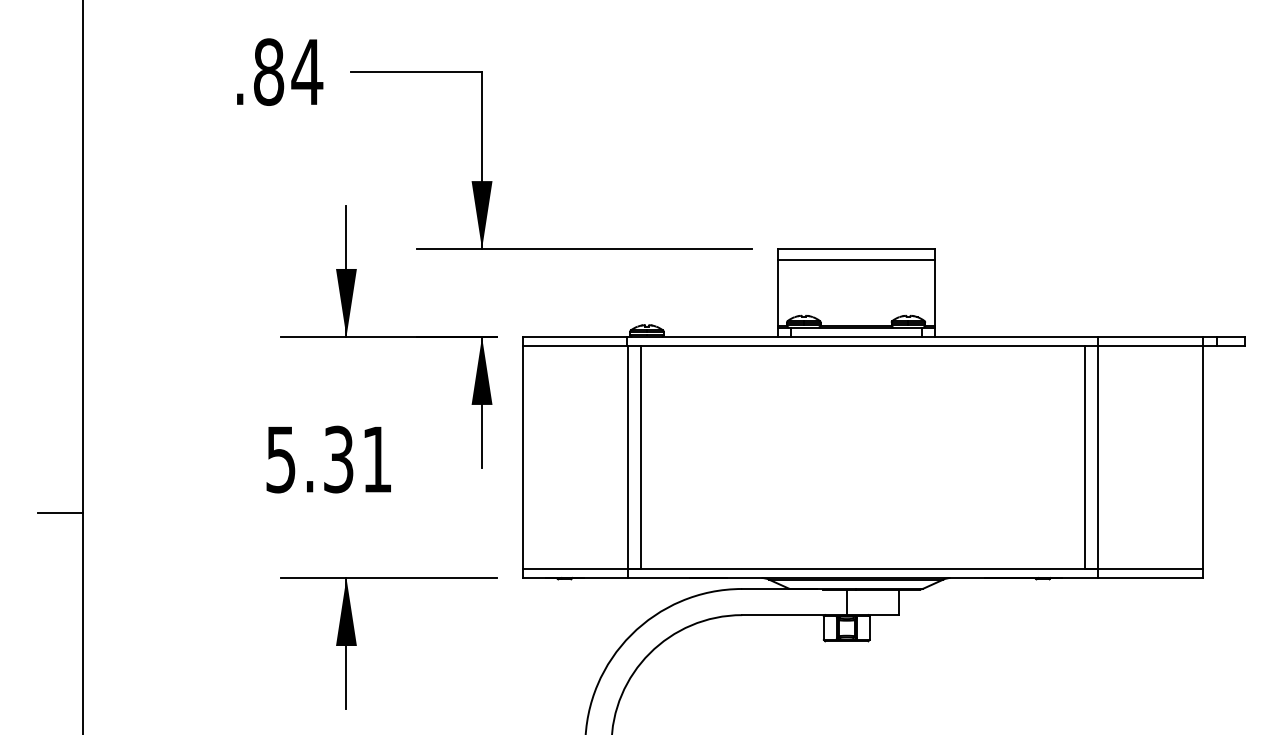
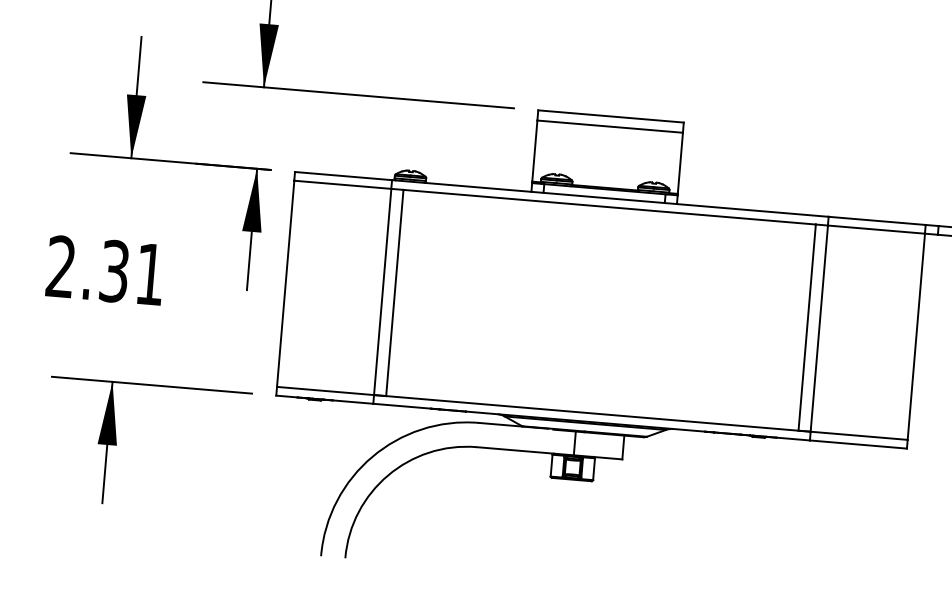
text: (280, 459) -> (60, 266), 5.31 -> 2.31

